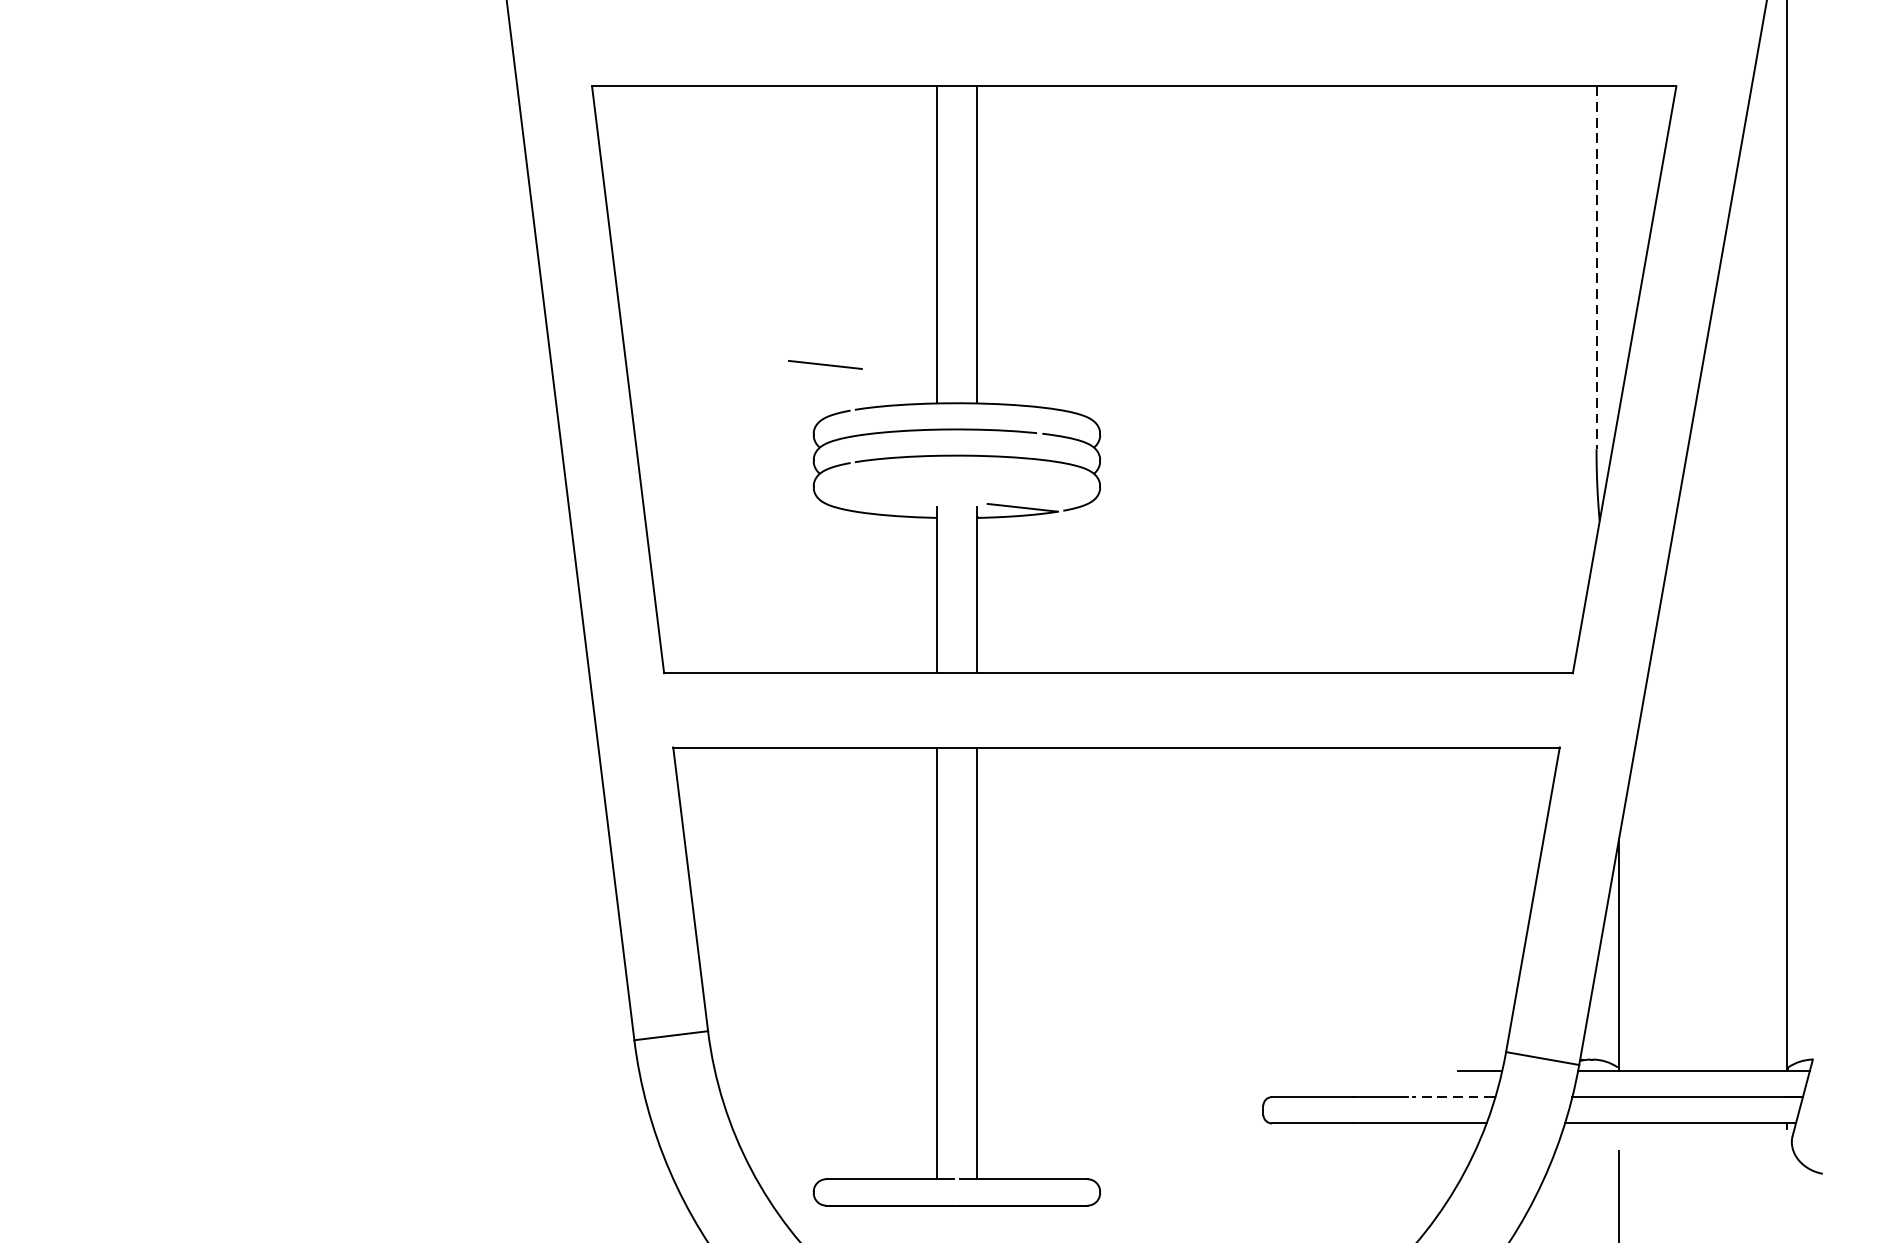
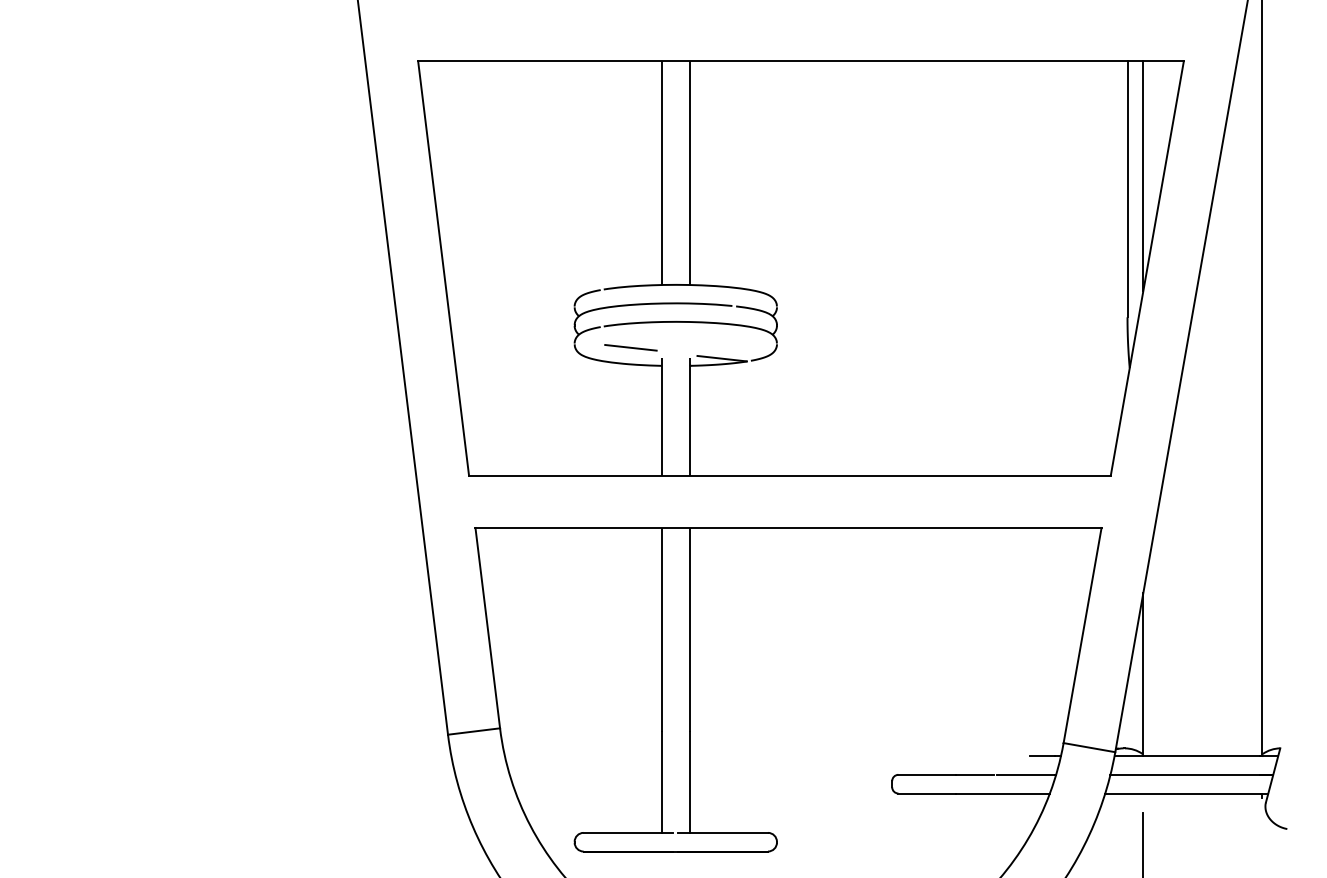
line: (1619, 248) -> (1143, 175), added
line: (1596, 268) -> (1127, 189), dashed -> solid
line: (824, 364) -> (630, 347), moved
line: (1452, 1096) -> (1025, 774), dashed -> solid

